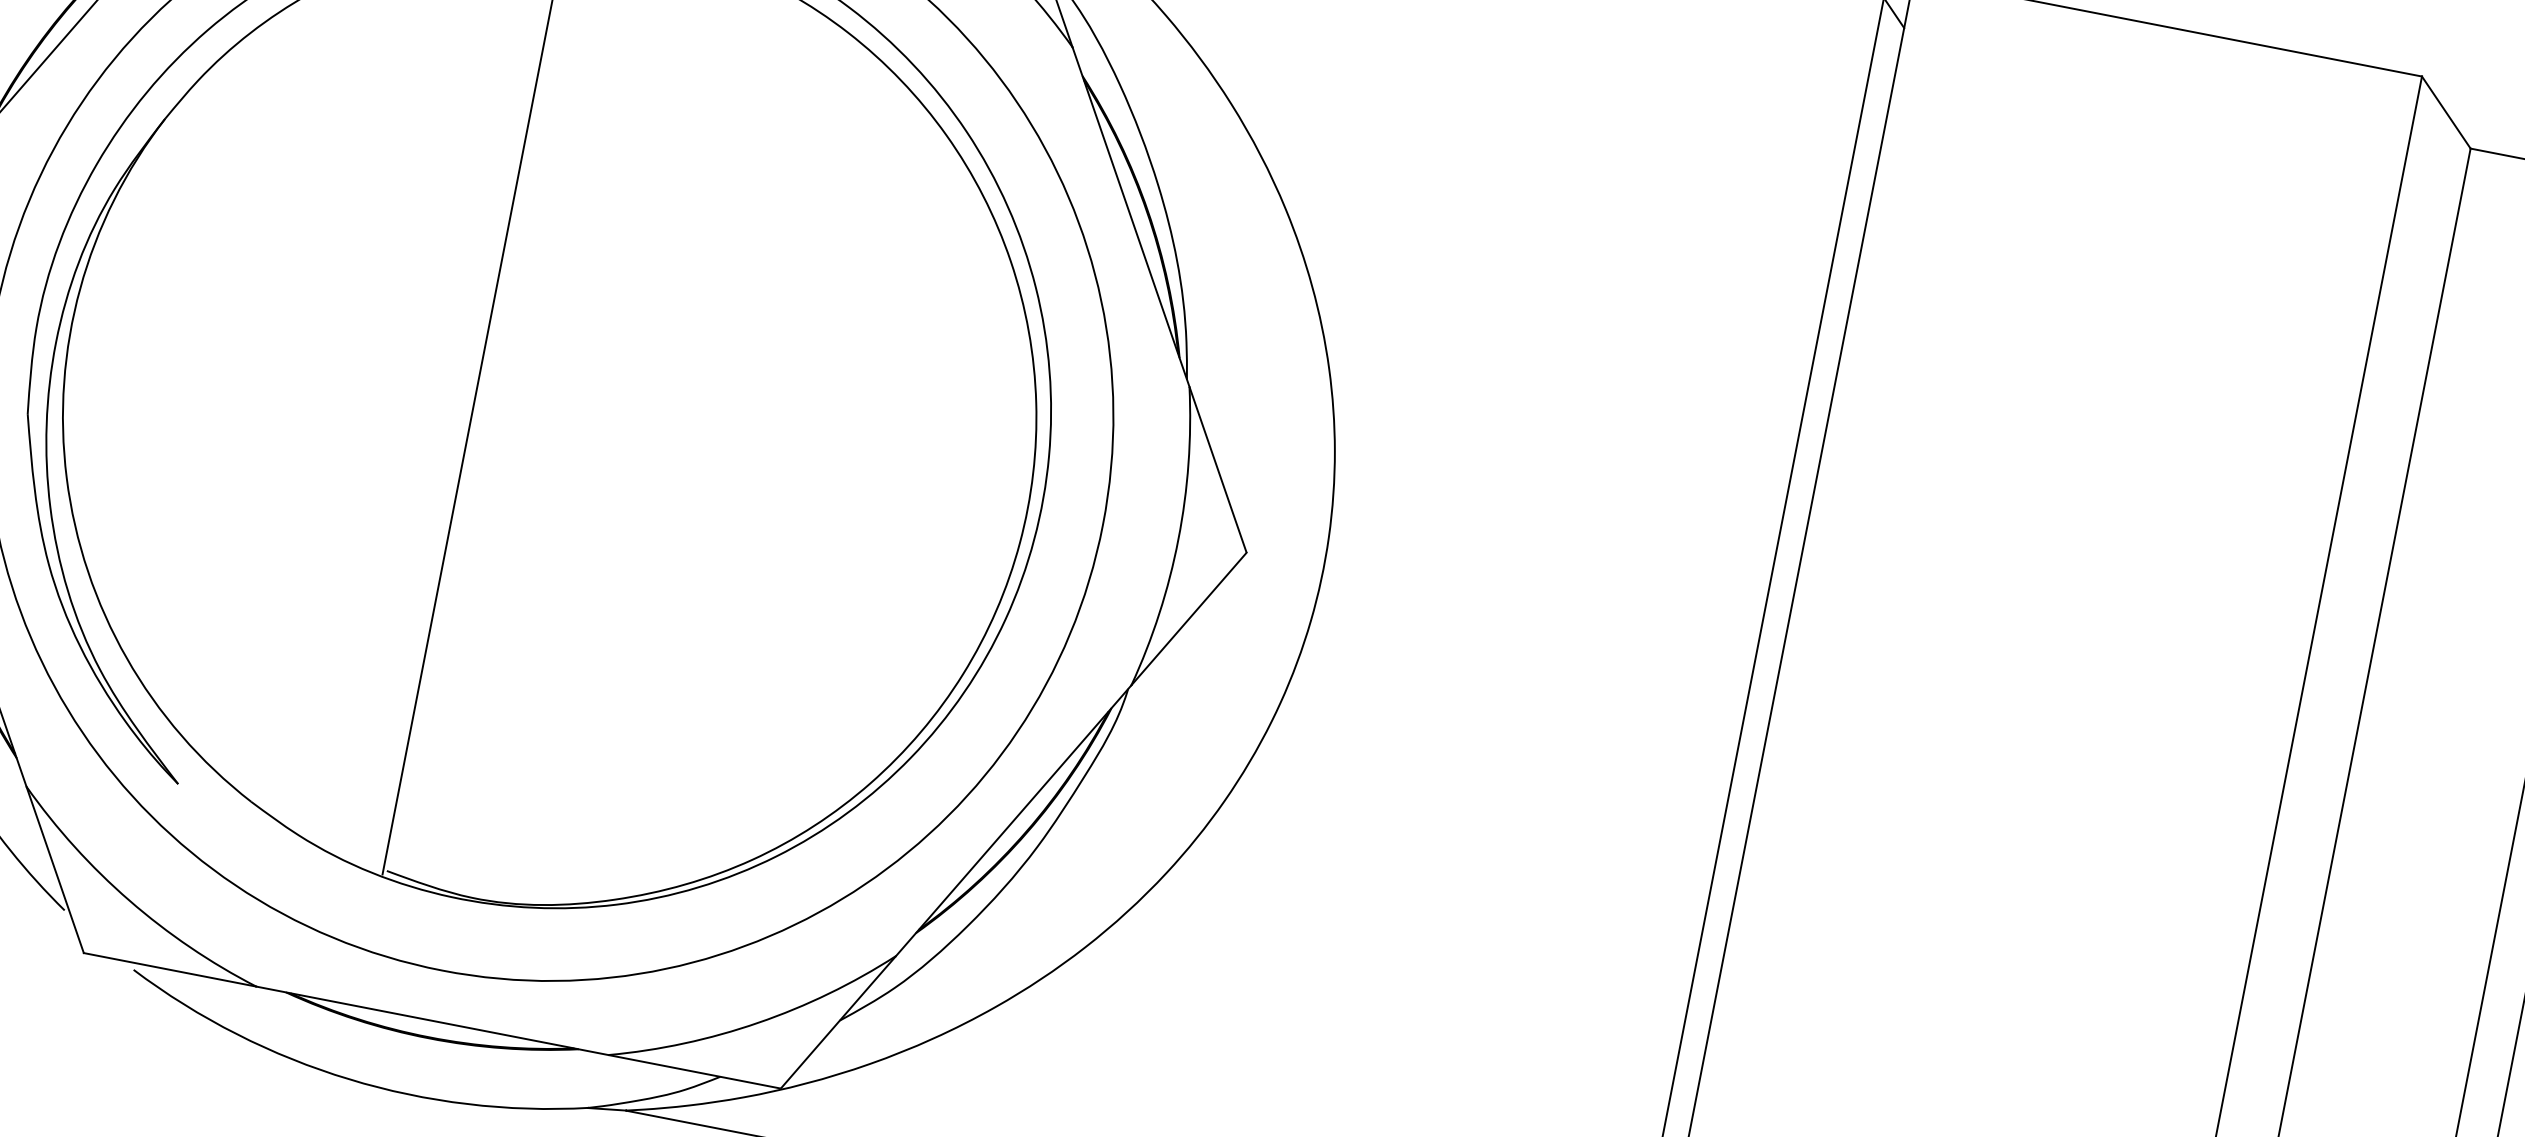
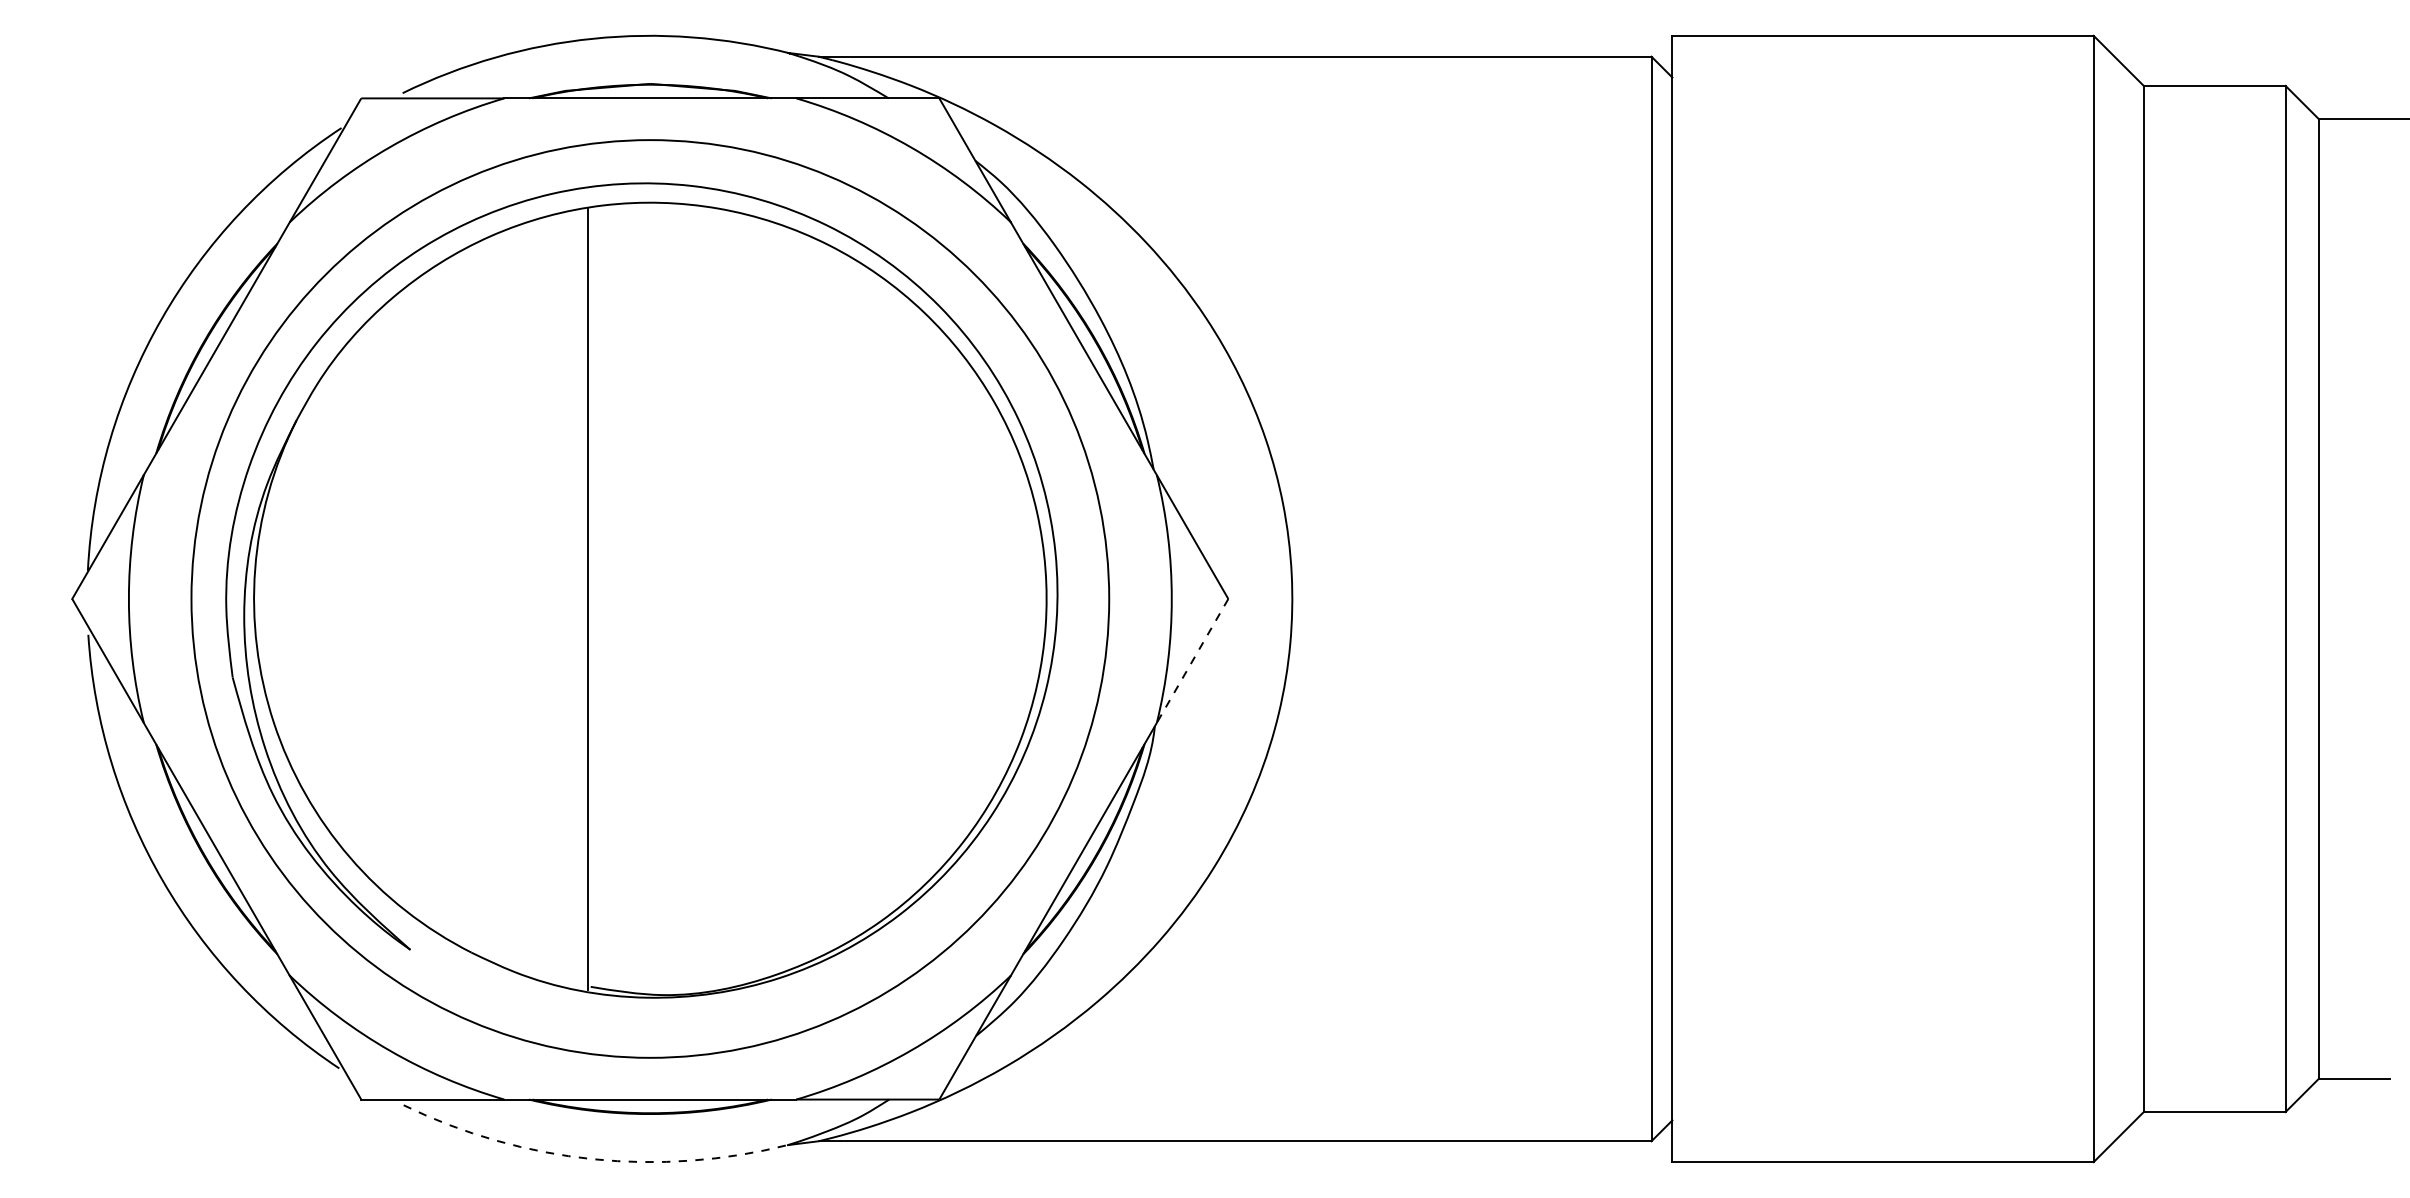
line: (1188, 618) -> (1192, 660), solid -> dashed
arc: (348, 1079) -> (592, 1159), solid -> dashed

